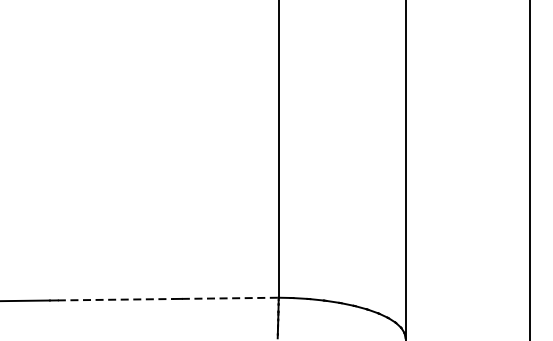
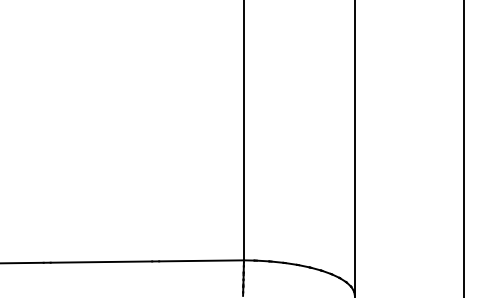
line: (231, 297) -> (202, 260), dashed -> solid
line: (115, 300) -> (101, 262), dashed -> solid

